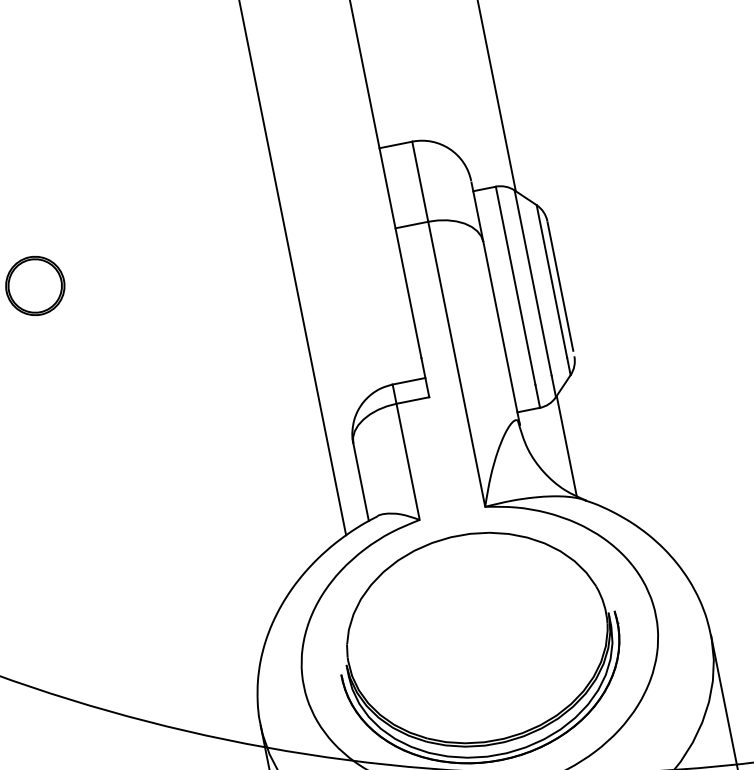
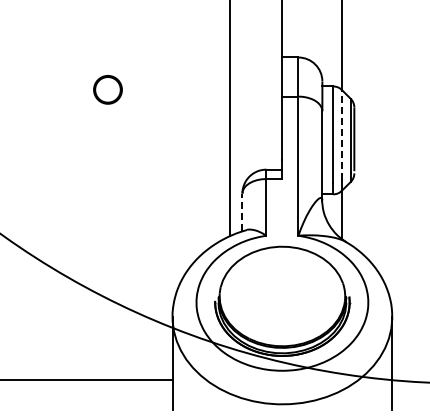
line: (532, 281) -> (341, 134), solid -> dashed
line: (361, 482) -> (242, 212), solid -> dashed

